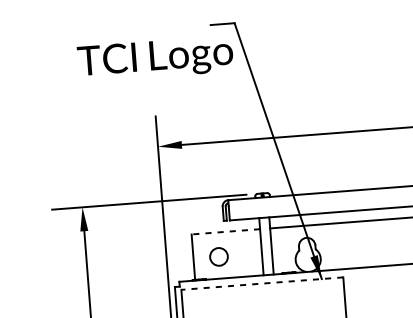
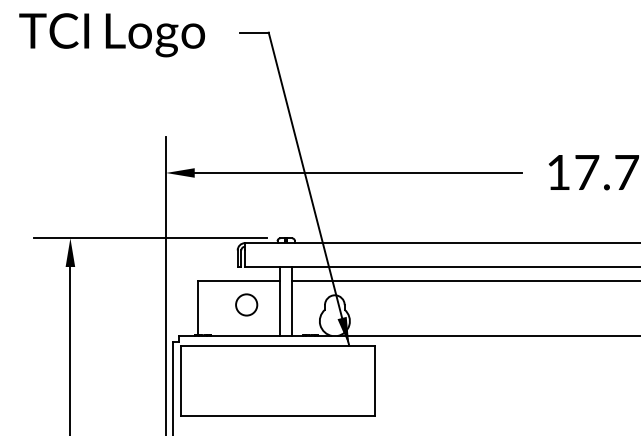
text: (155, 59) -> (111, 35), moved
line: (225, 231) -> (238, 280), dashed -> solid
circle: (218, 256) -> (246, 304), moved
line: (261, 283) -> (277, 345), dashed -> solid

